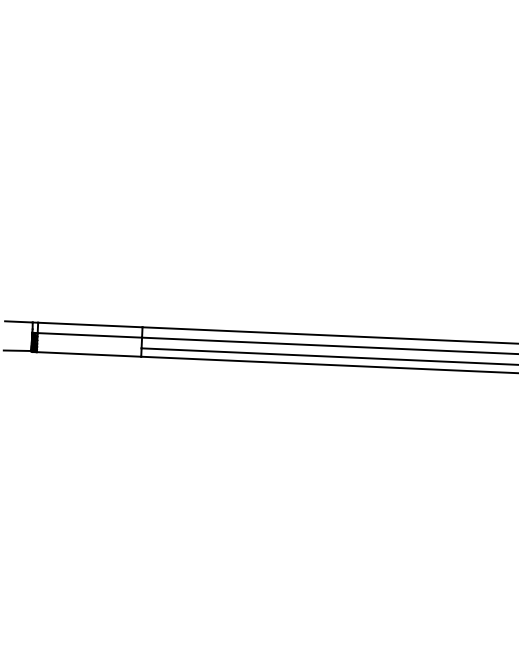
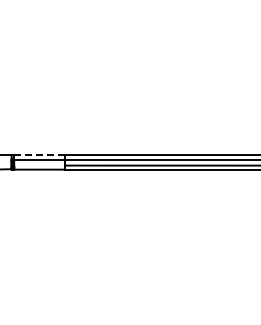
line: (92, 325) -> (40, 155), solid -> dashed

